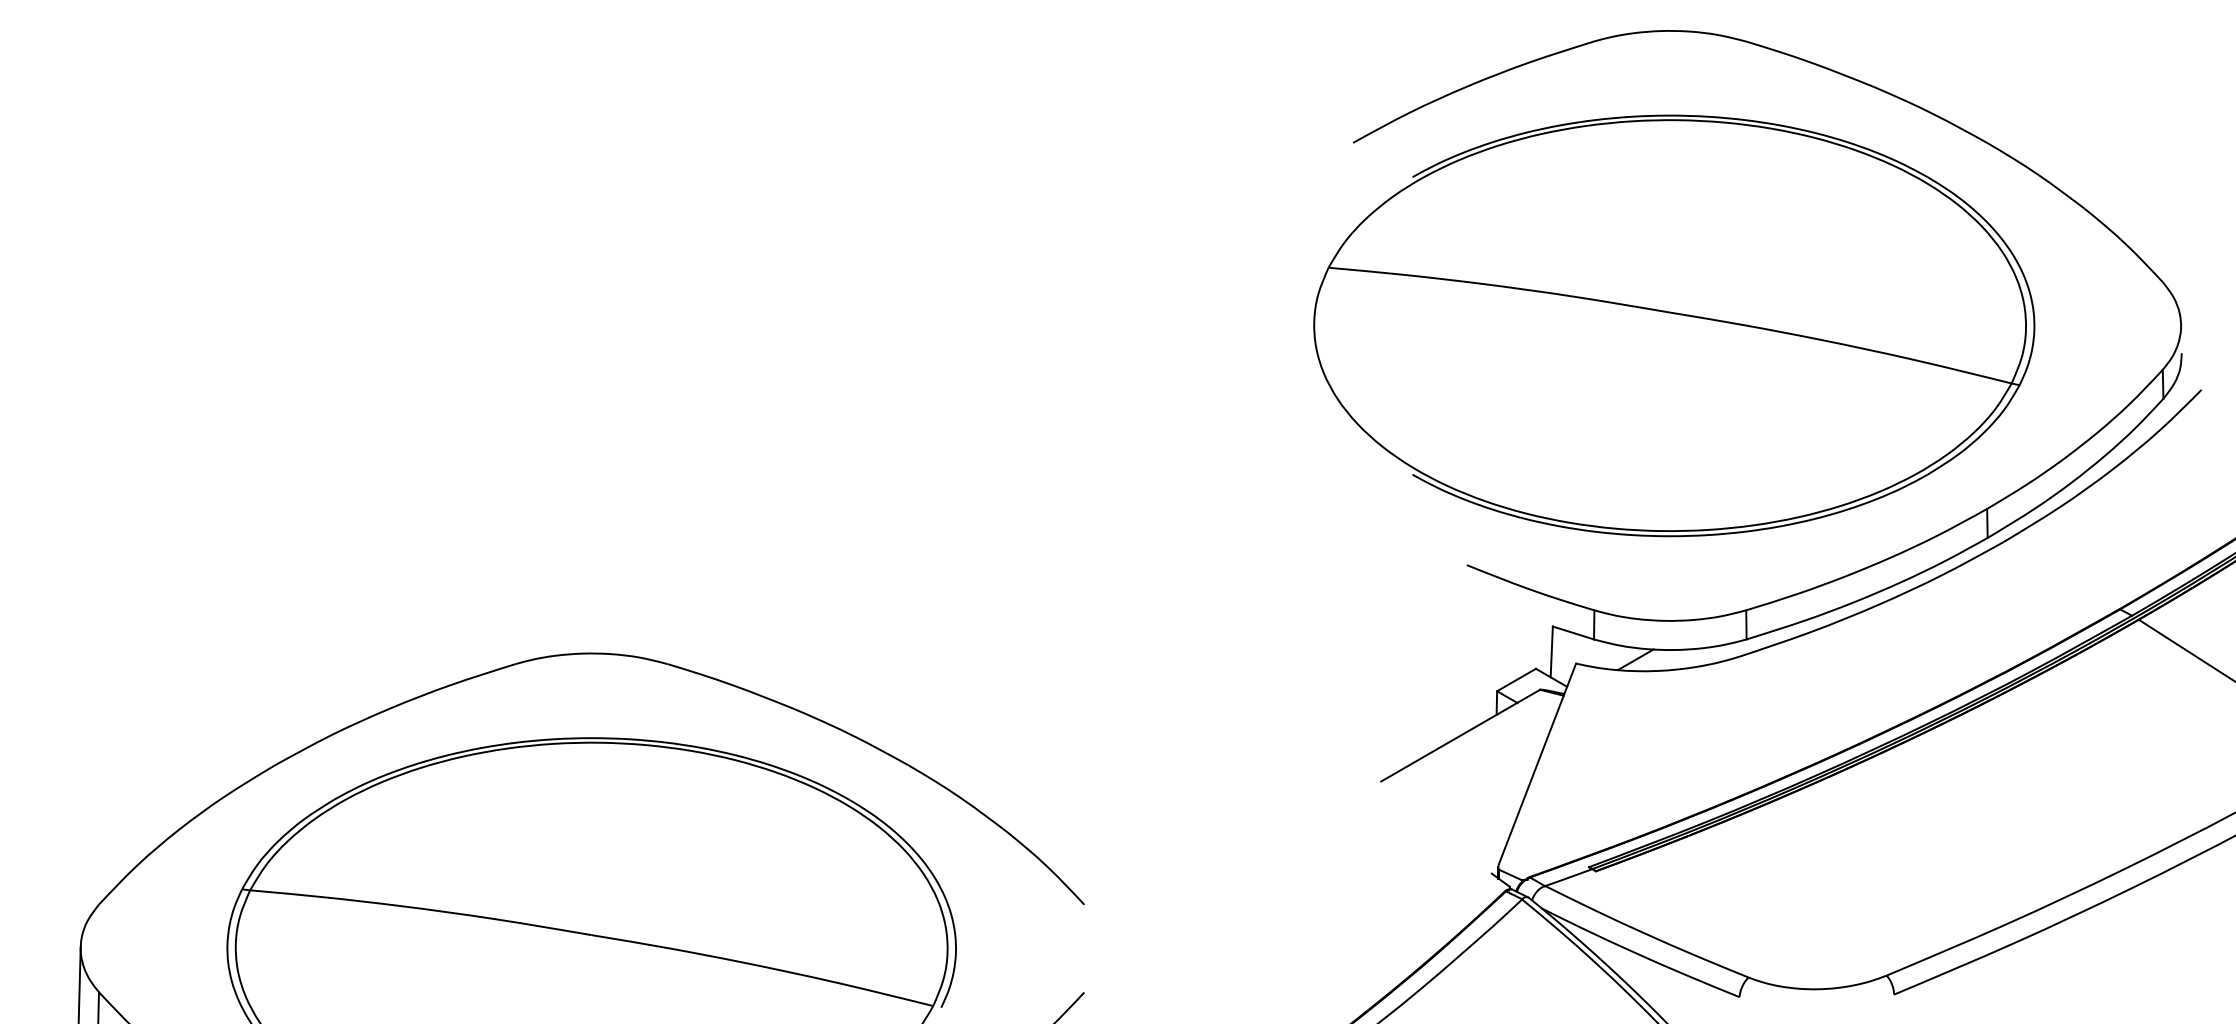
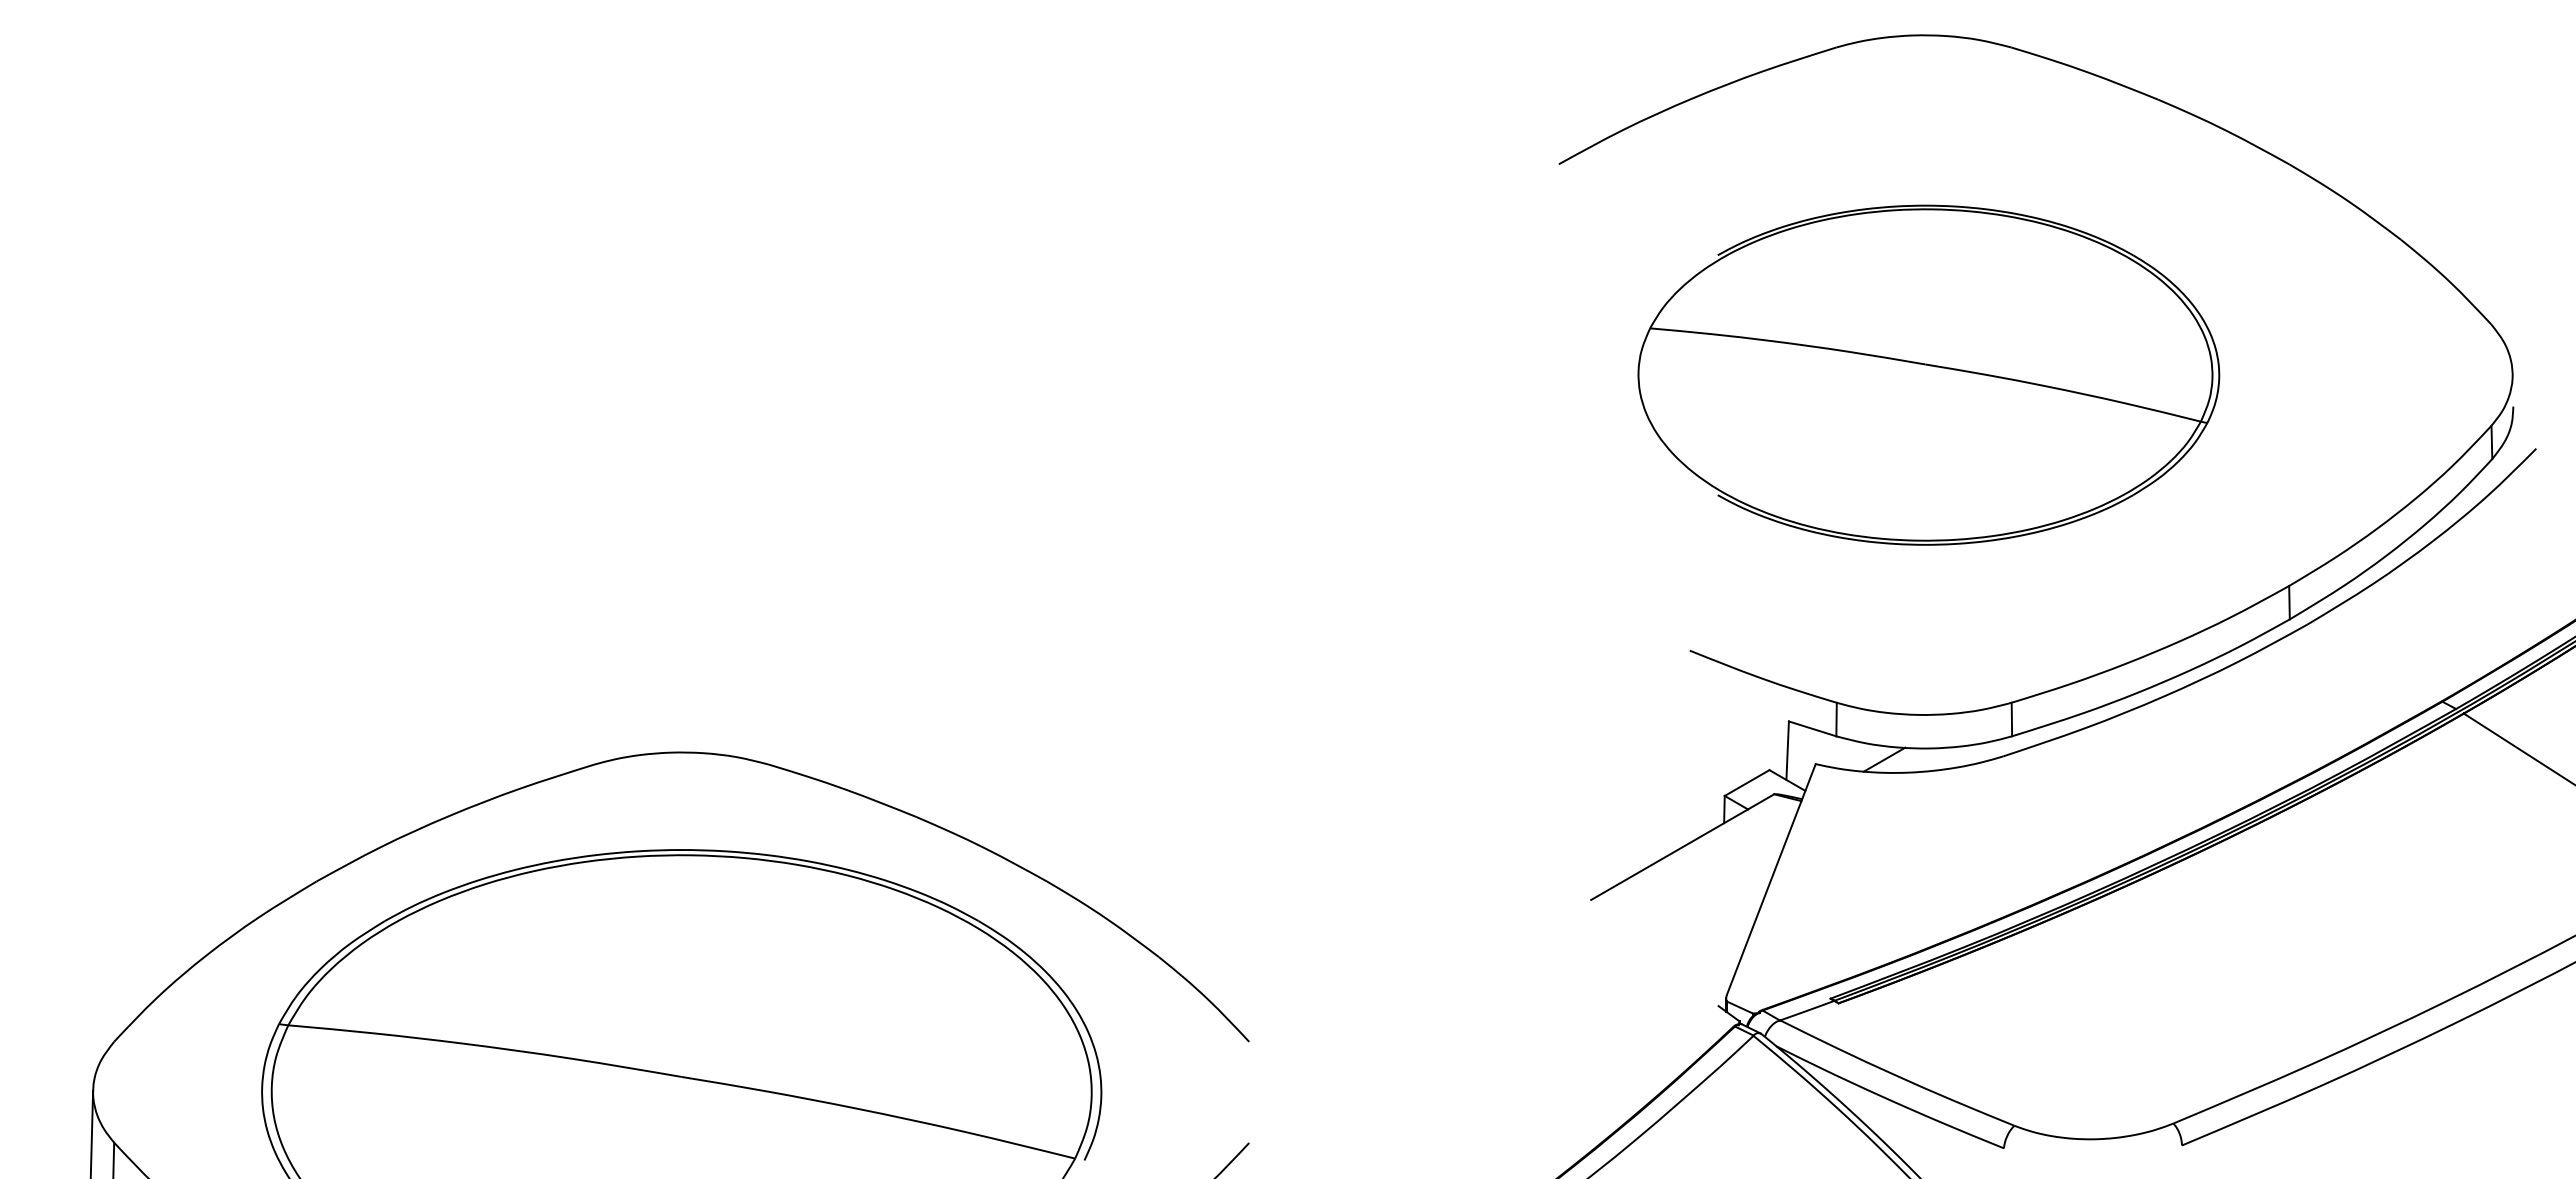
part: (1674, 326) -> (1928, 375), size x0.7

